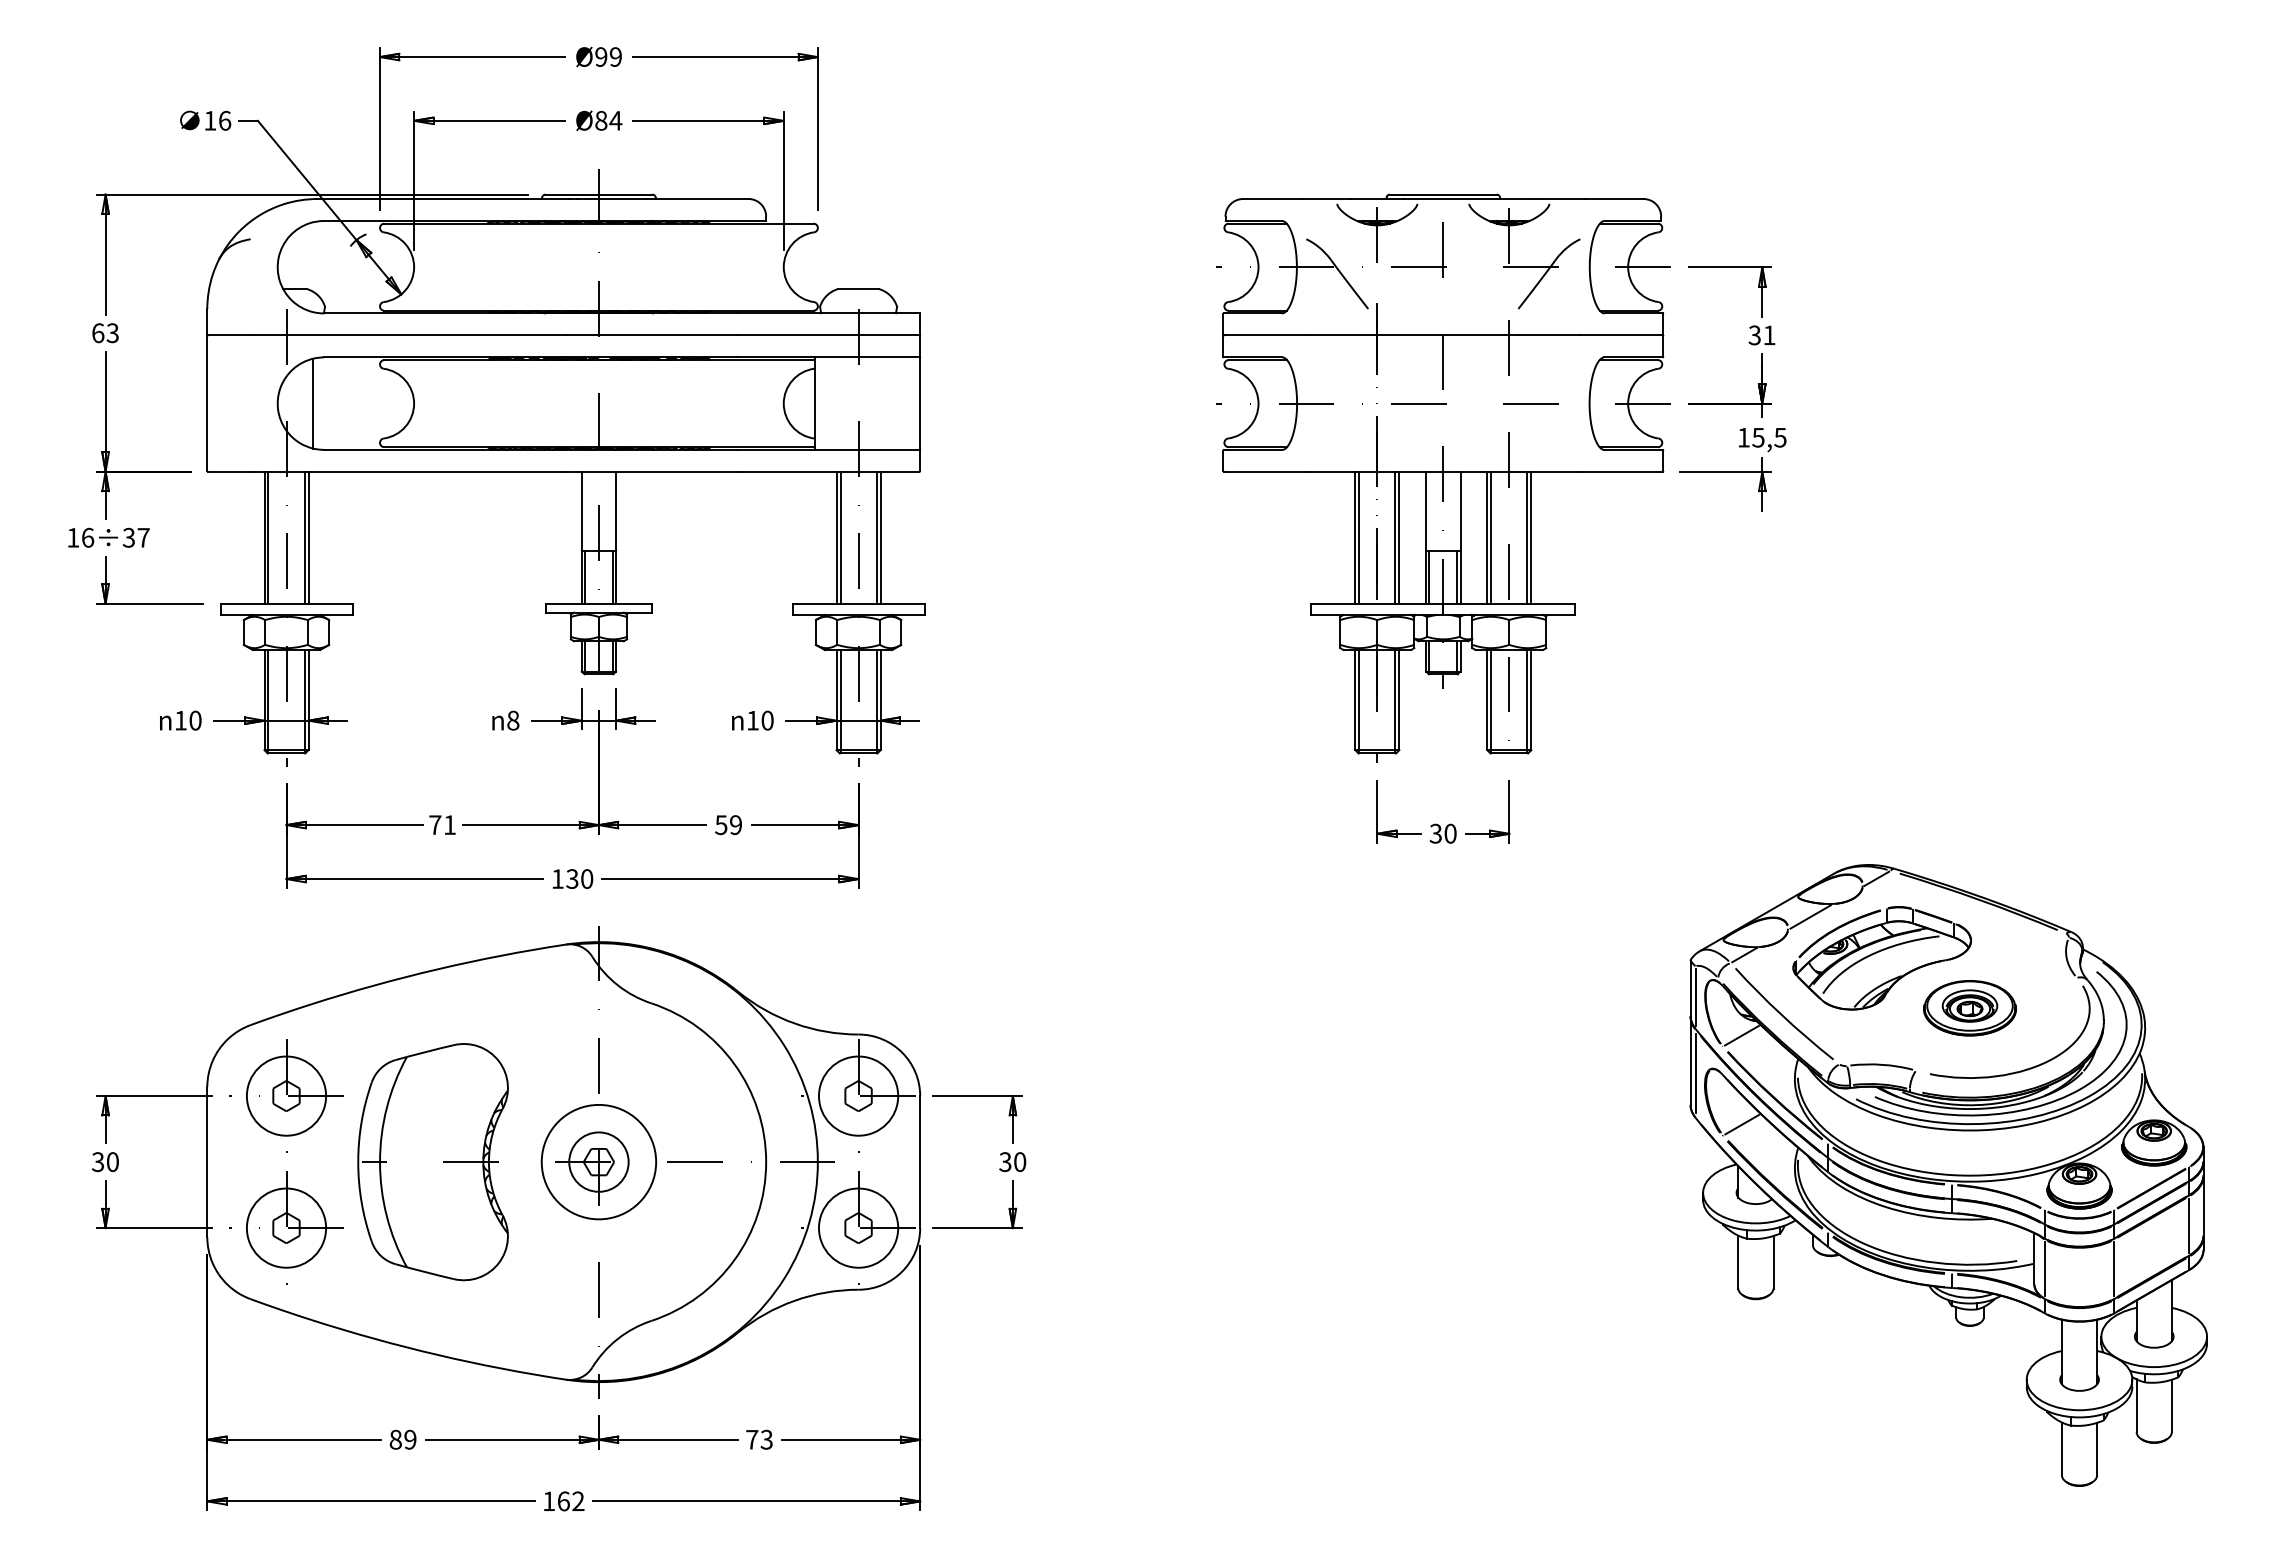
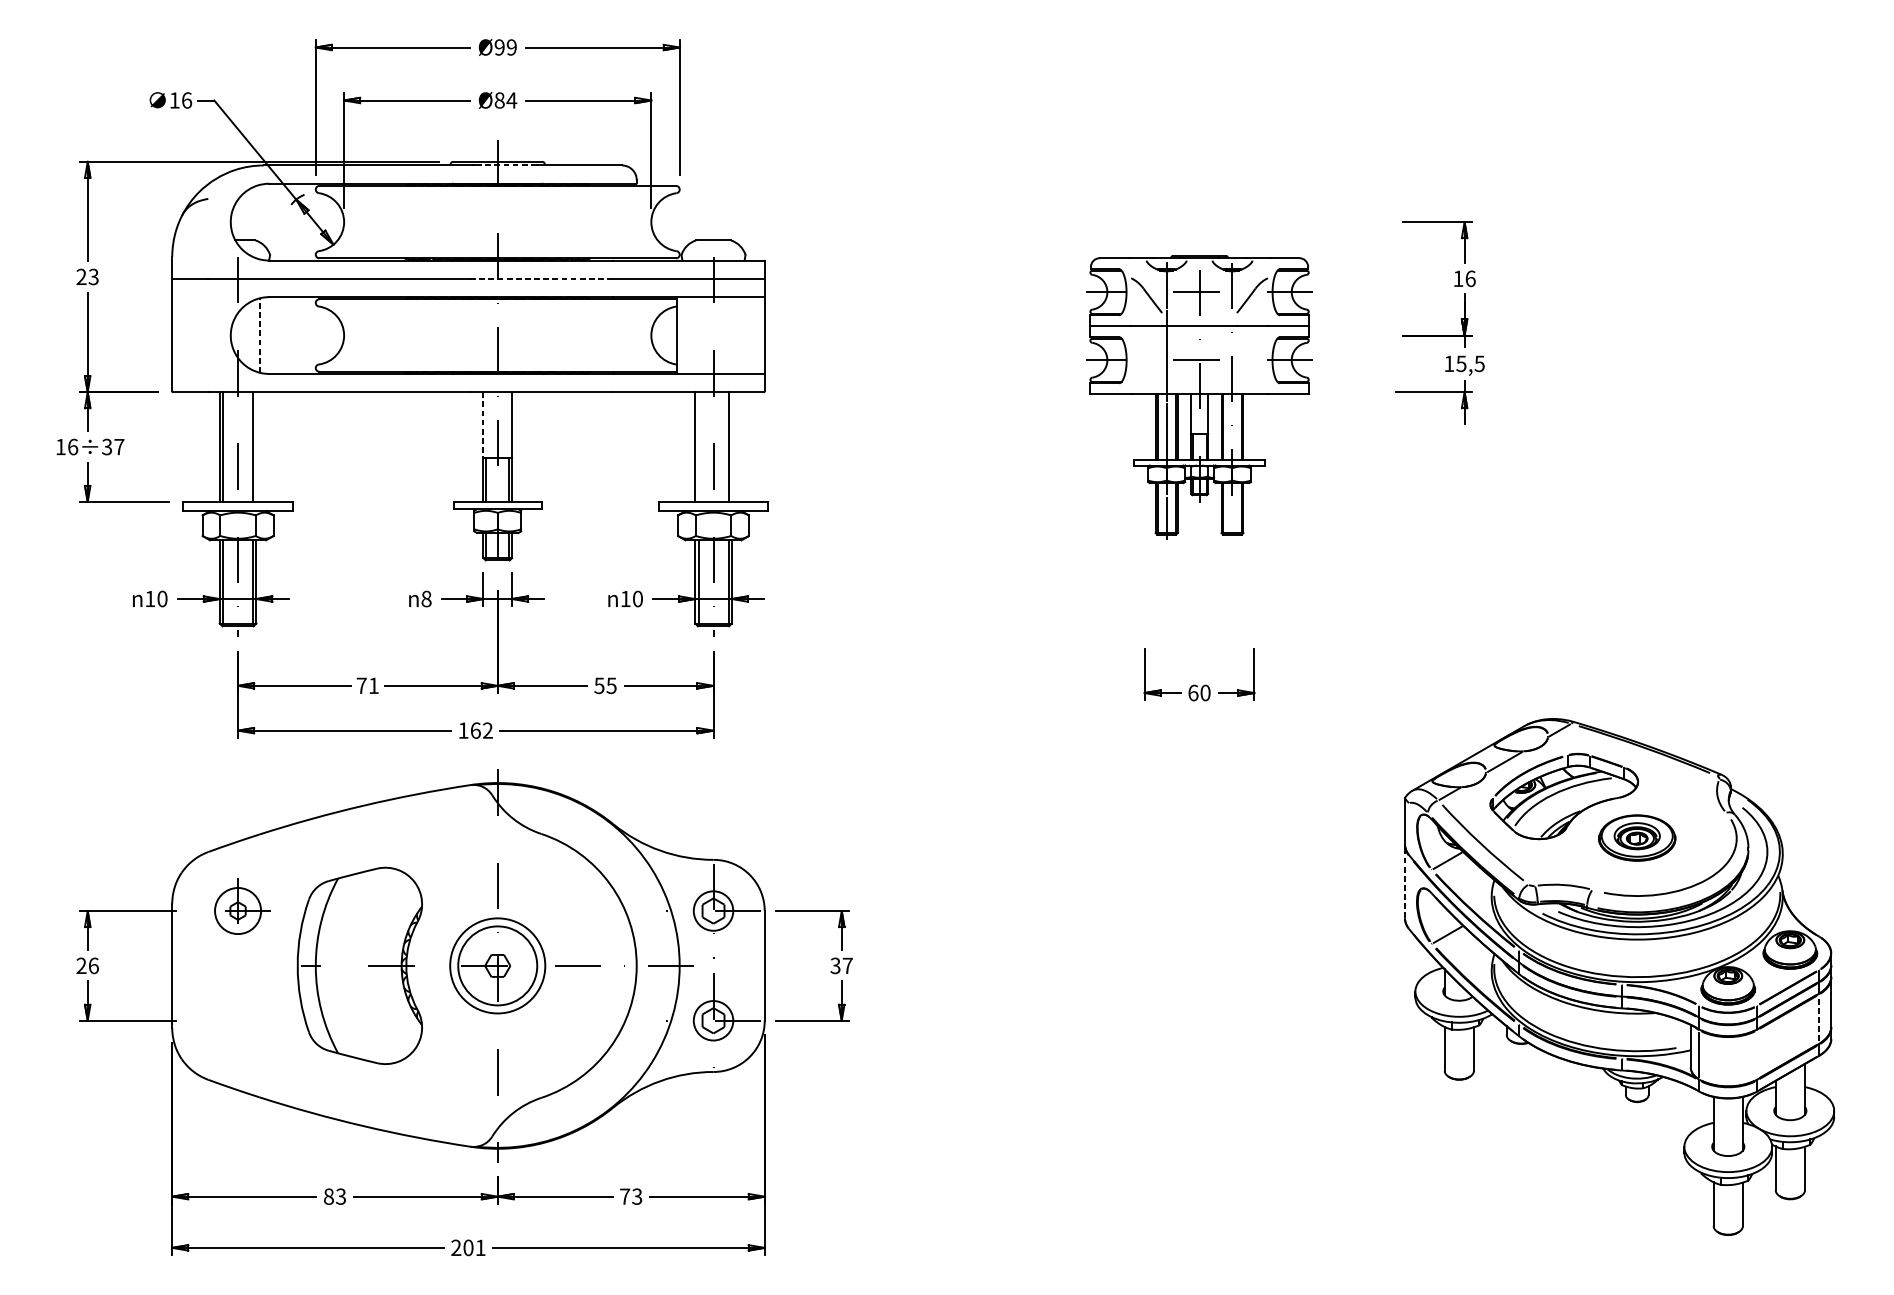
line: (611, 199) -> (508, 165), solid -> dashed
text: (98, 333) -> (81, 277), 63 -> 23
line: (651, 335) -> (541, 278), solid -> dashed
text: (1761, 335) -> (1463, 278), 31 -> 16
line: (312, 403) -> (259, 335), solid -> dashed
part: (1443, 477) -> (1199, 396), size x0.6
line: (581, 510) -> (483, 424), solid -> dashed
line: (308, 537) -> (256, 446), removed
line: (840, 537) -> (698, 446), removed
line: (880, 537) -> (731, 446), removed
text: (735, 824) -> (611, 685), 59 -> 55
text: (1435, 833) -> (1193, 692), 30 -> 60
text: (579, 878) -> (481, 730), 130 -> 162
line: (1695, 997) -> (1409, 829), removed
line: (1690, 1060) -> (1404, 881), solid -> dashed
line: (1695, 1073) -> (1409, 892), removed
part: (286, 1095) -> (238, 910), size x0.7
circle: (858, 1095) -> (713, 910), size x0.6
circle: (598, 1161) -> (497, 965), size x1.6
text: (105, 1162) -> (87, 966), 30 -> 26
text: (1020, 1162) -> (848, 966), 30 -> 37
line: (2189, 1225) -> (1819, 1018), solid -> dashed
part: (286, 1227) -> (238, 1020), removed
circle: (858, 1227) -> (713, 1020), size x0.6
line: (2114, 1268) -> (1757, 1054), removed
text: (410, 1439) -> (341, 1196), 89 -> 83
text: (563, 1501) -> (468, 1247), 162 -> 201

